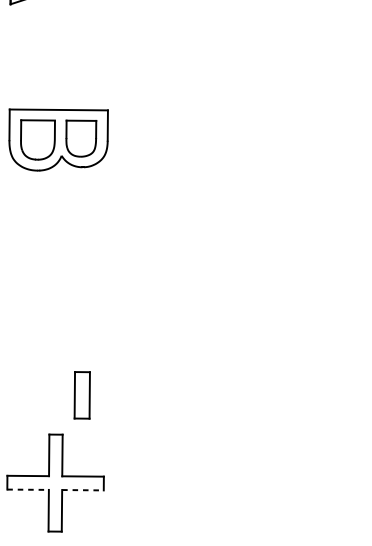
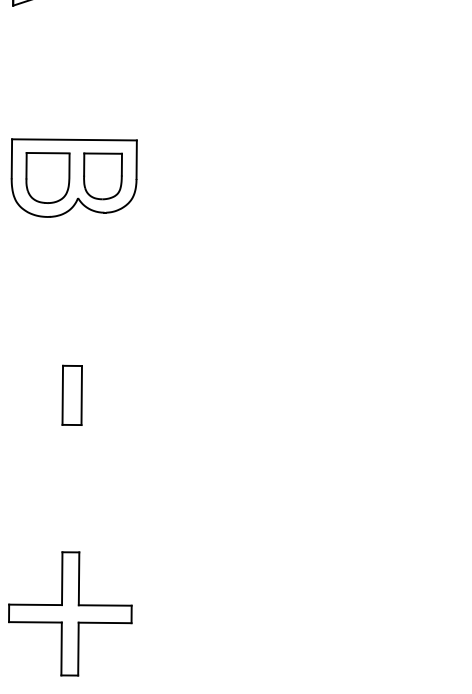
part: (81, 394) -> (71, 394), moved
line: (28, 489) -> (35, 622), dashed -> solid
line: (83, 489) -> (105, 622), dashed -> solid

